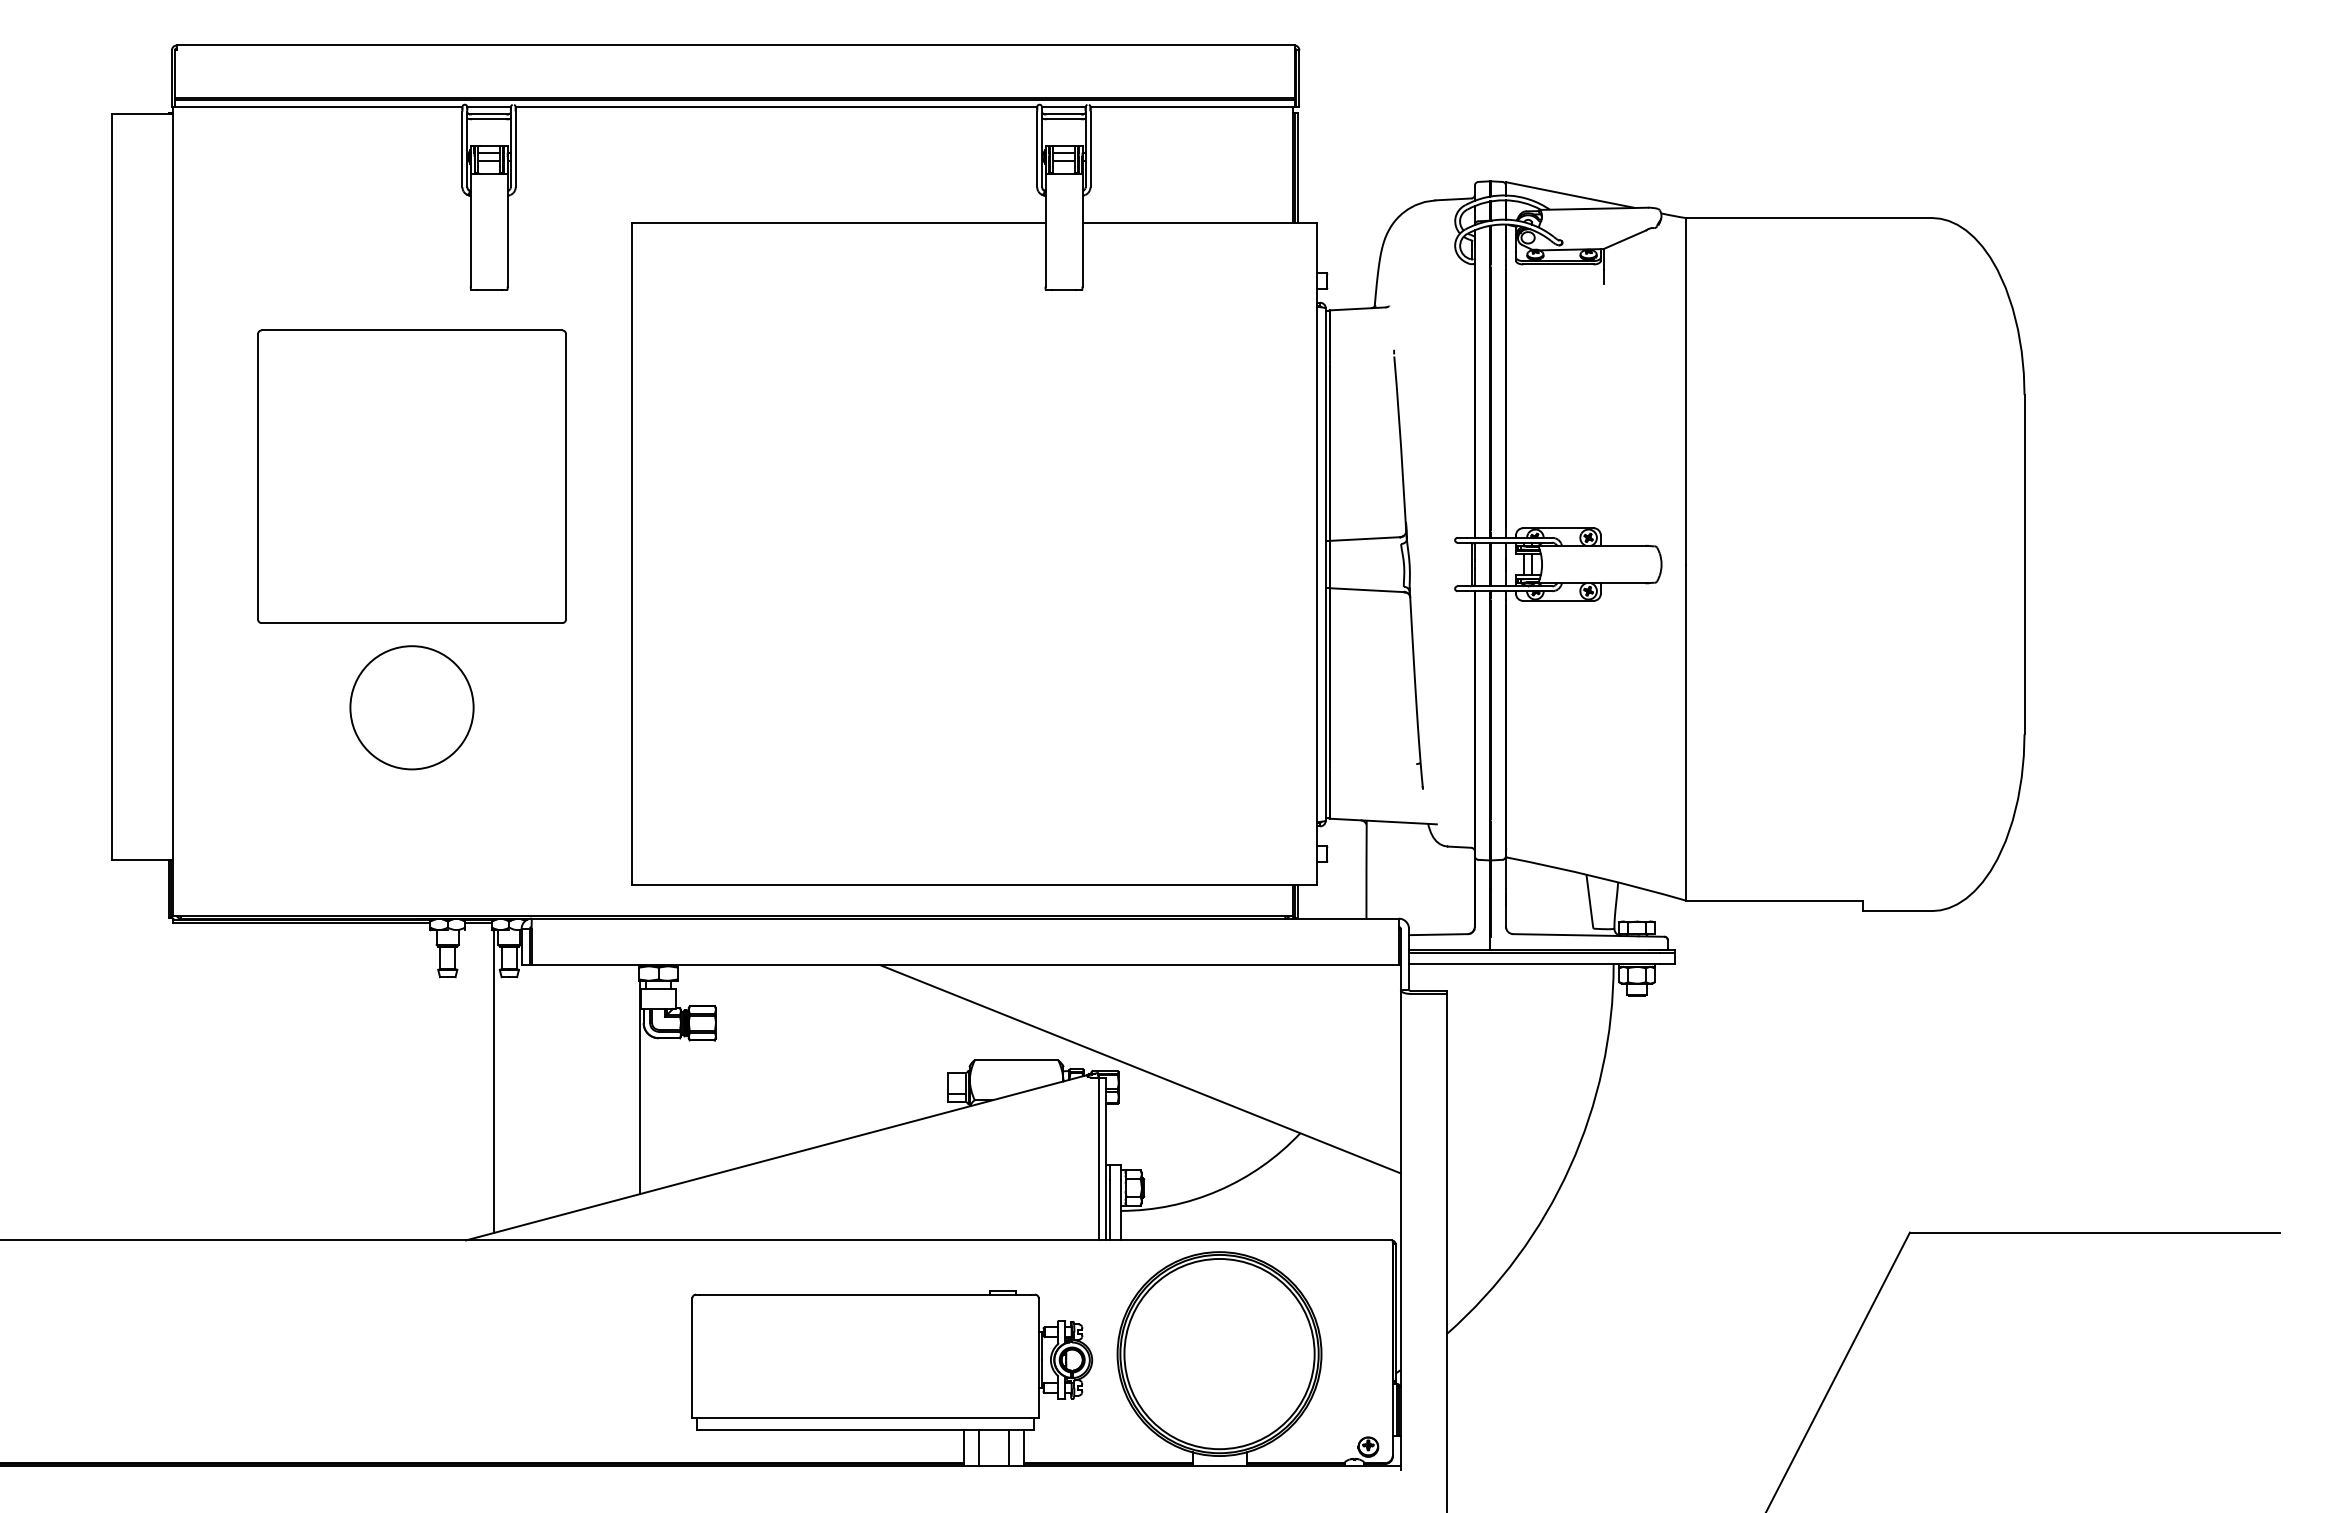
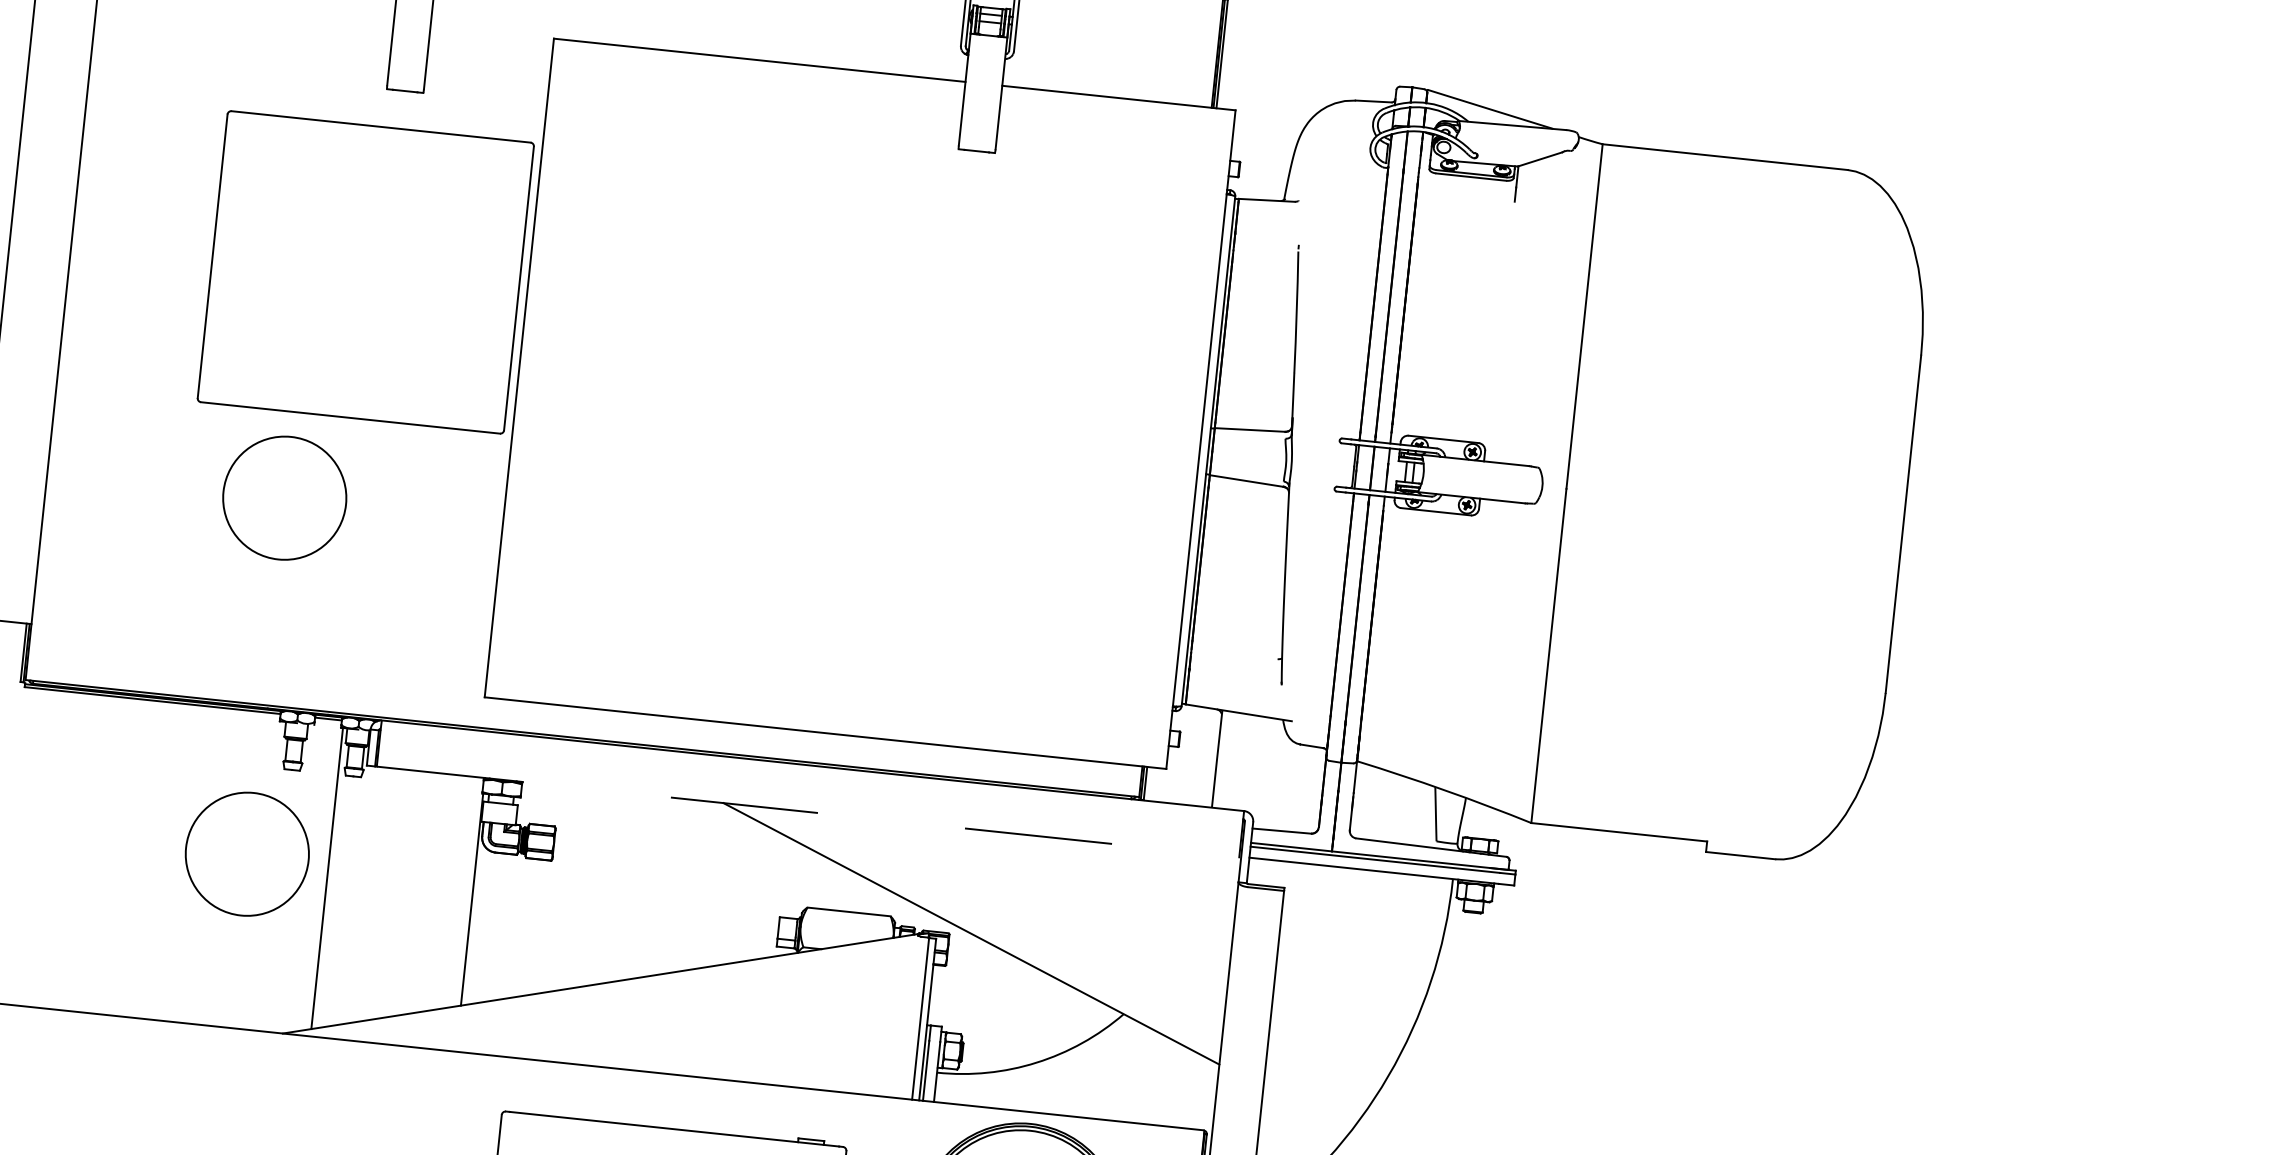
part: (411, 476) -> (365, 272), moved
line: (965, 965) -> (808, 812), solid -> dashed
circle: (411, 1065) -> (246, 853), added

